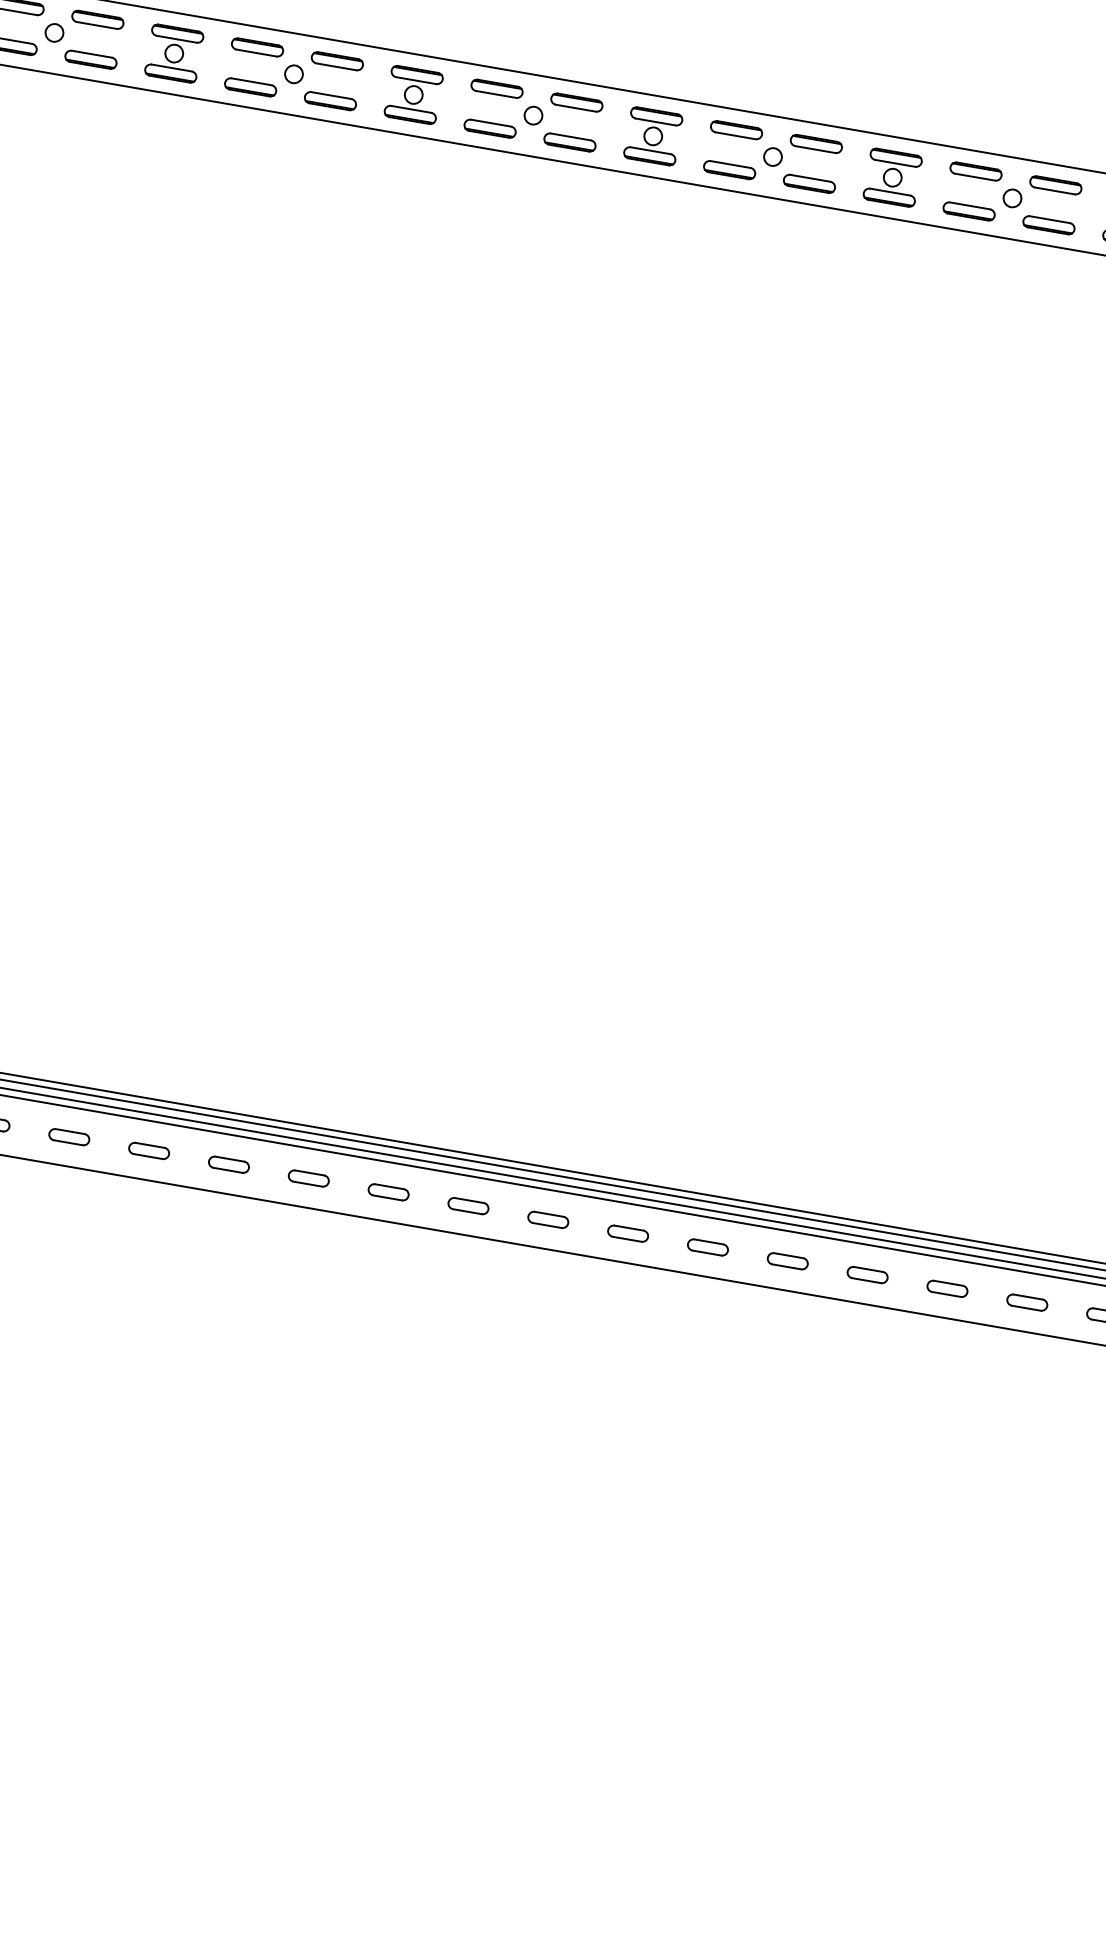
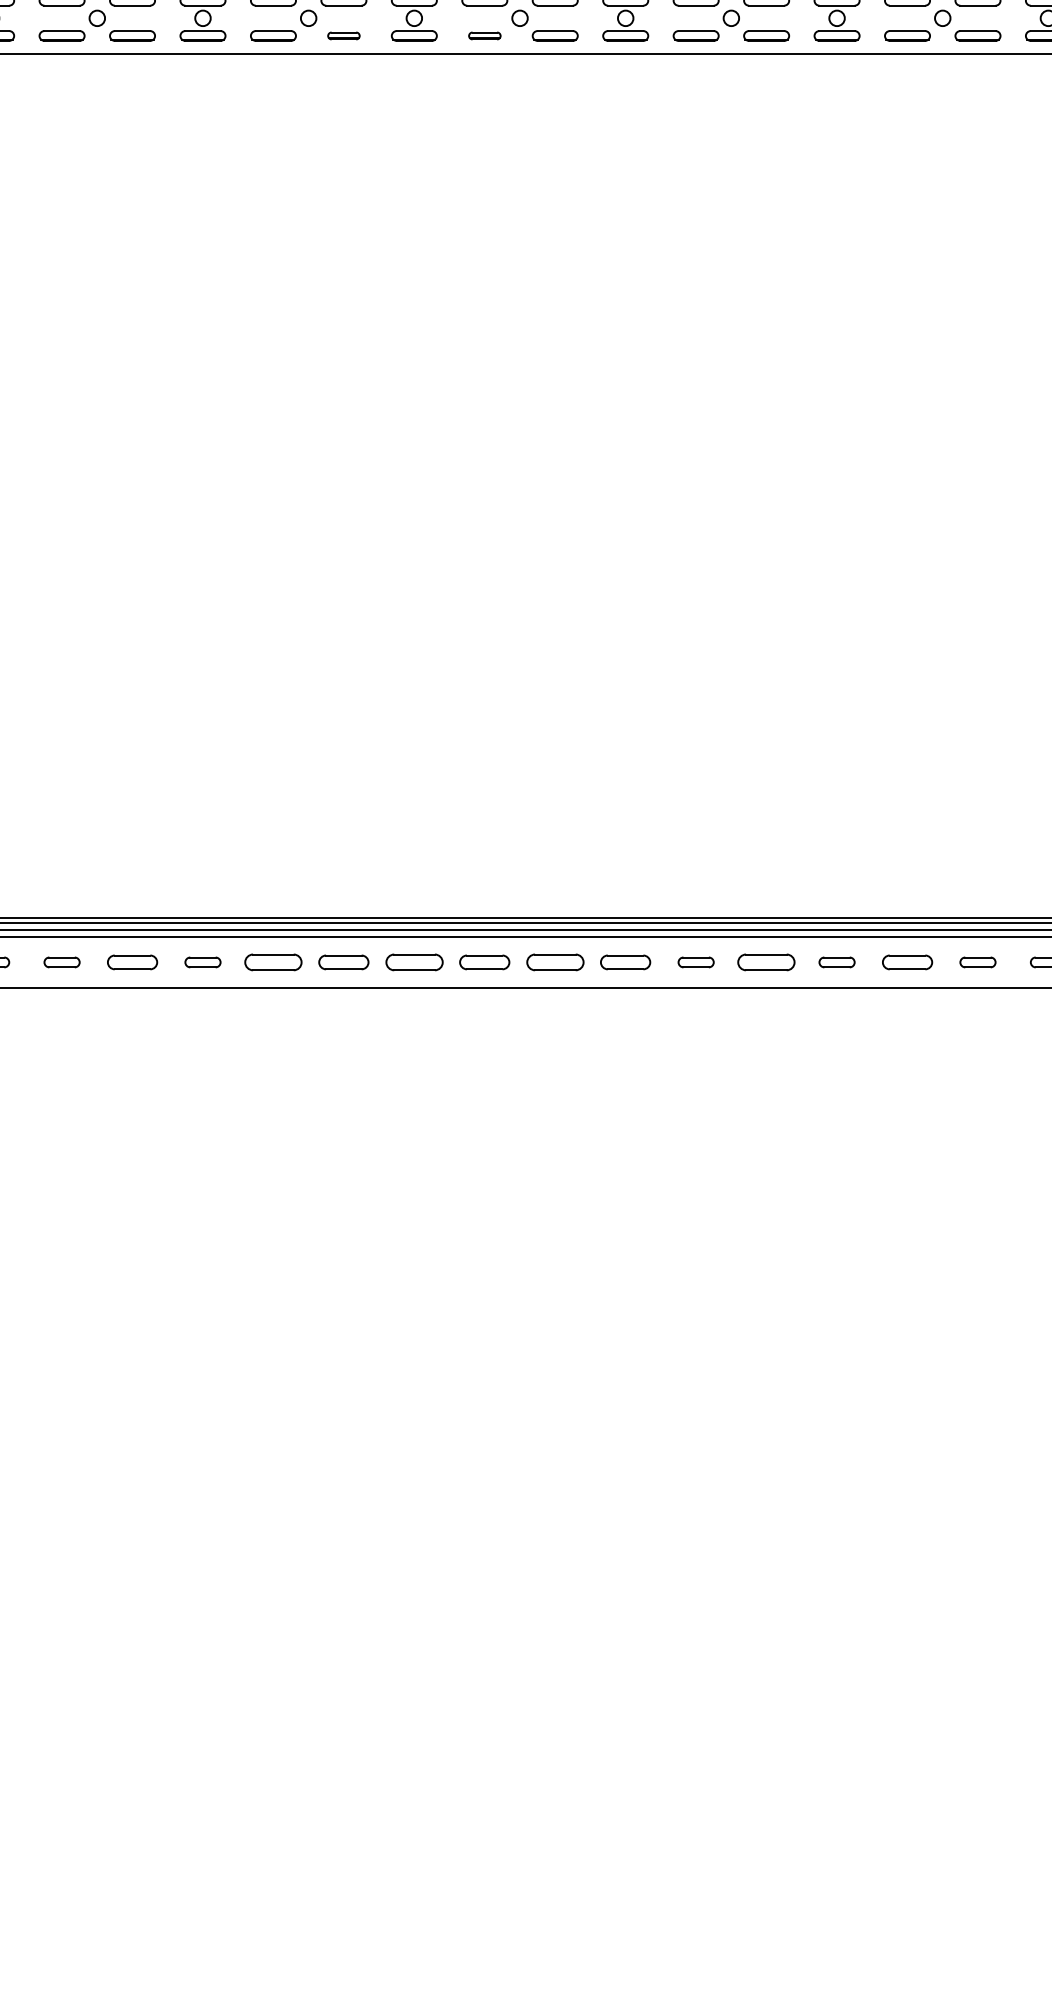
part: (569, 141) -> (343, 35), size x0.7
part: (729, 169) -> (484, 35), size x0.7
part: (149, 1151) -> (132, 962), size x1.4
part: (308, 1178) -> (273, 962), size x1.6
part: (388, 1192) -> (343, 962), size x1.4
part: (467, 1206) -> (413, 962), size x1.6
part: (547, 1219) -> (484, 962), size x1.4
part: (627, 1233) -> (554, 962), size x1.6
part: (707, 1247) -> (625, 962), size x1.4
part: (867, 1275) -> (766, 962), size x1.6
part: (1027, 1302) -> (907, 962), size x1.4

